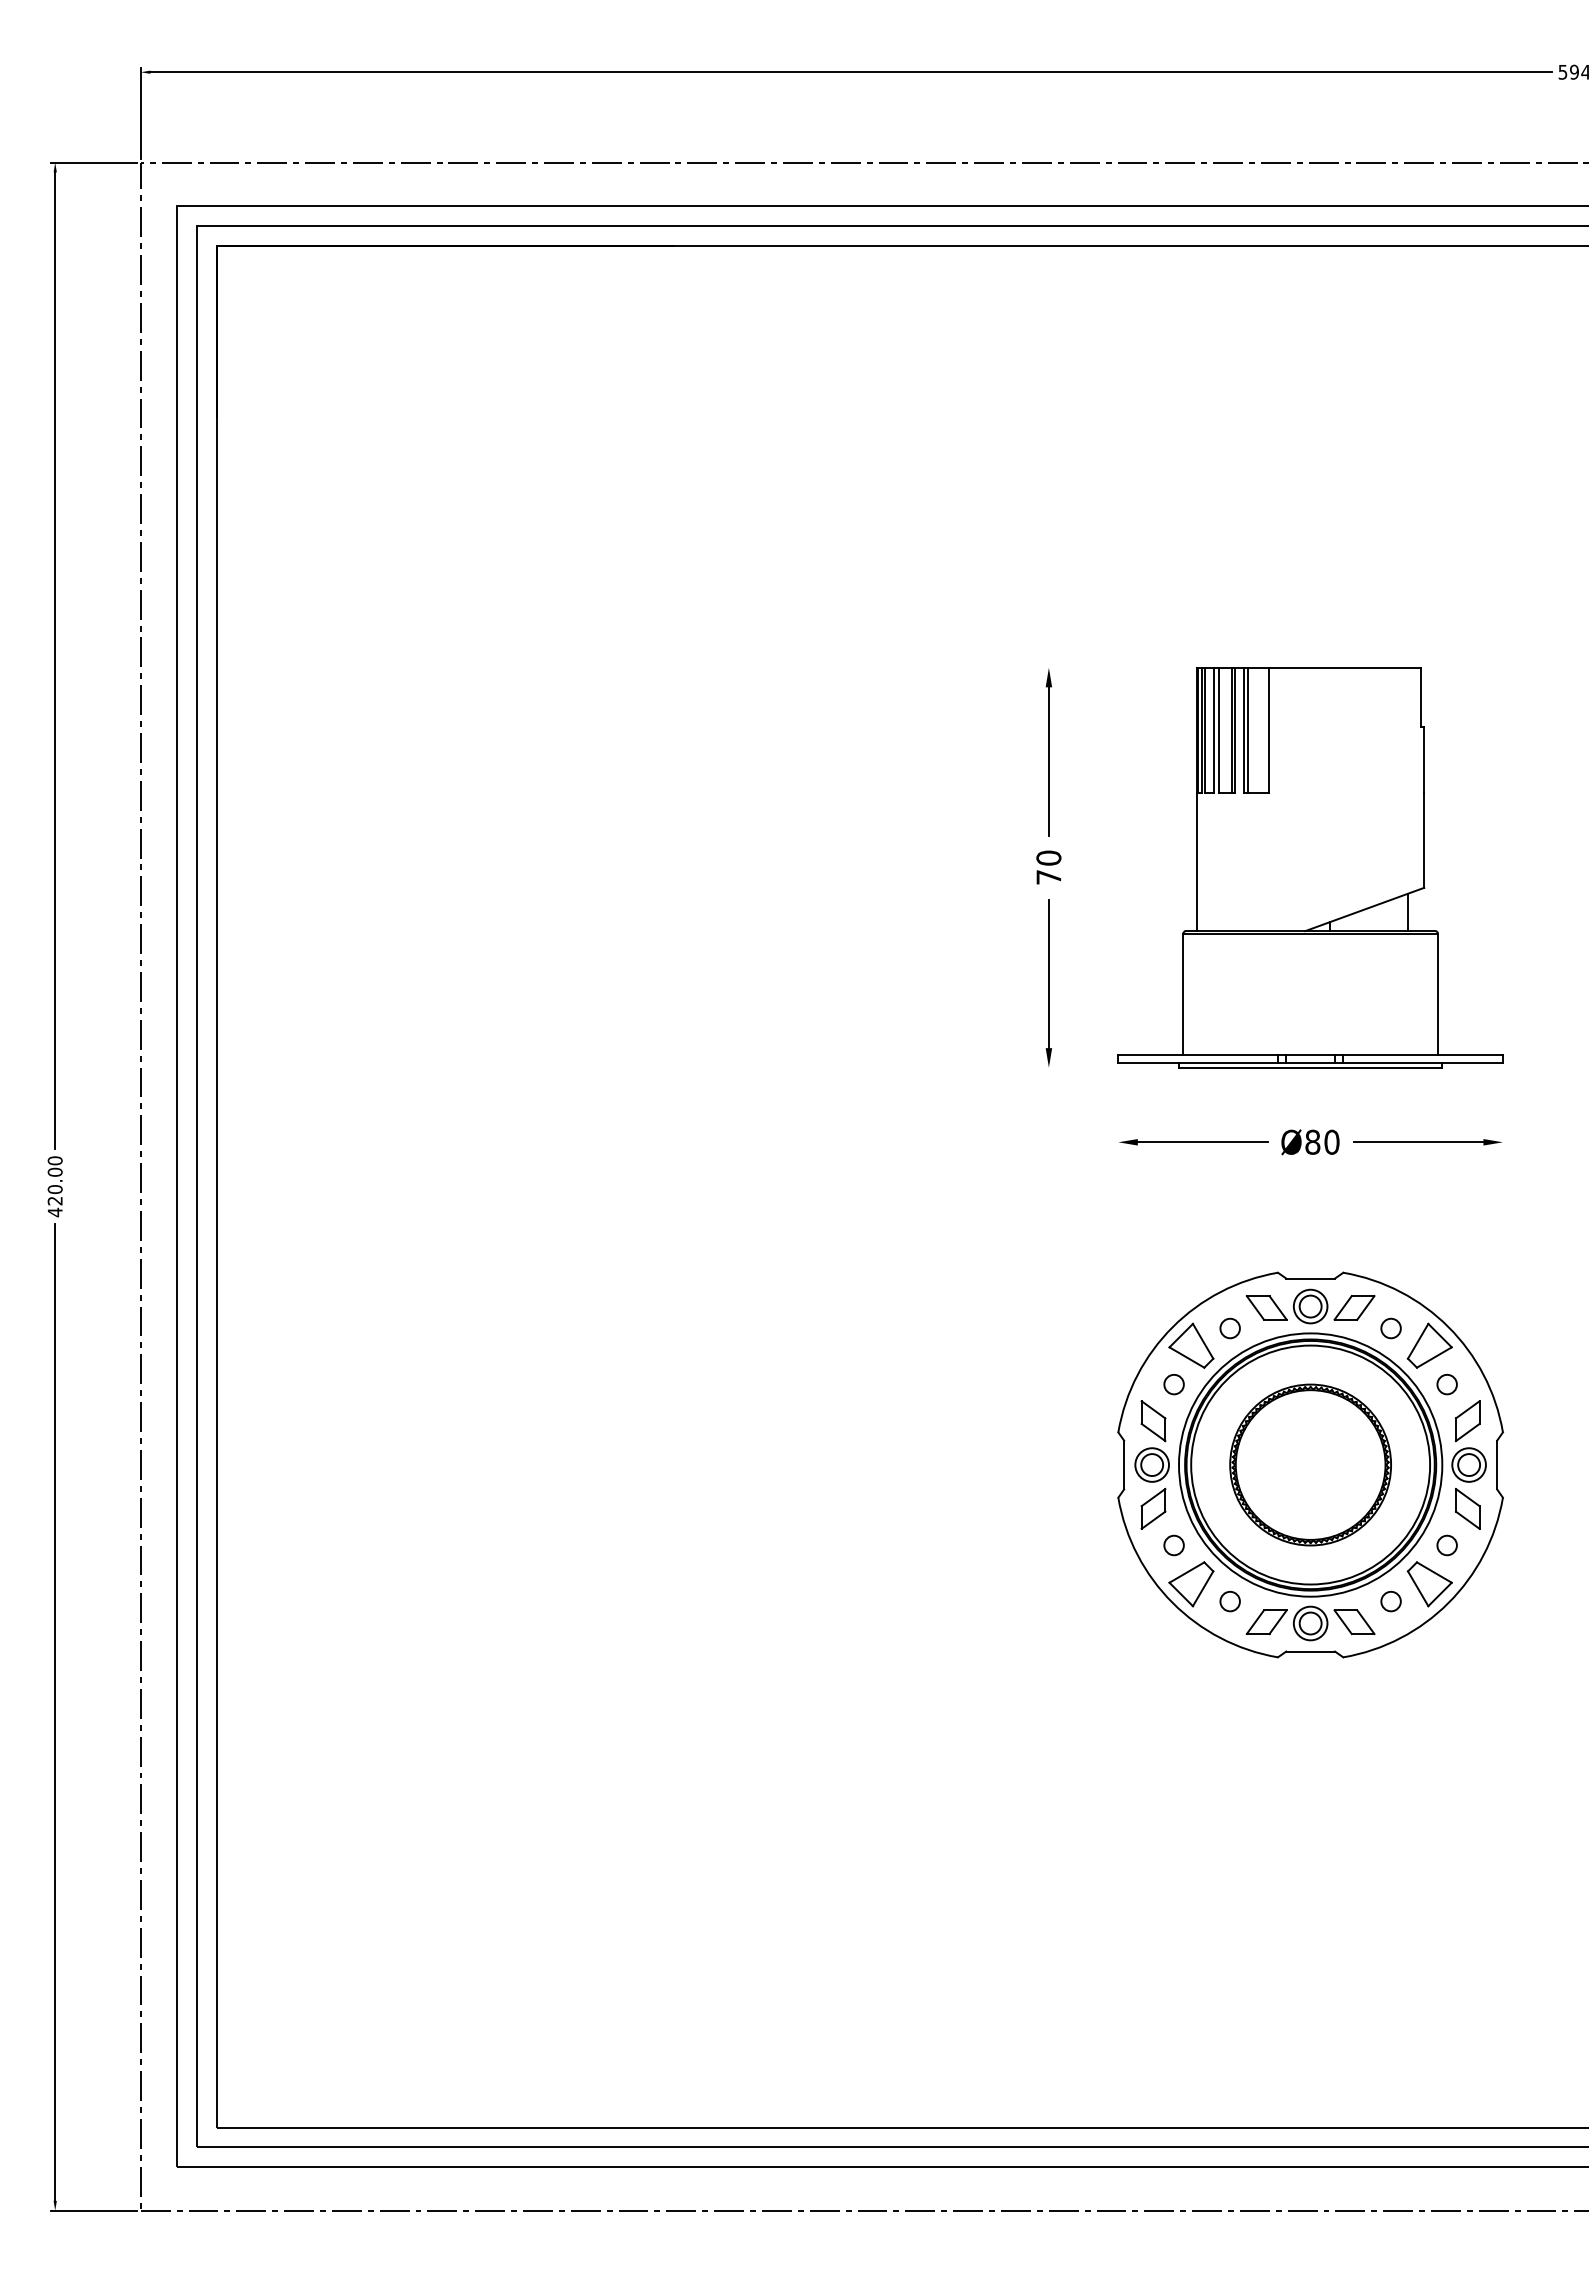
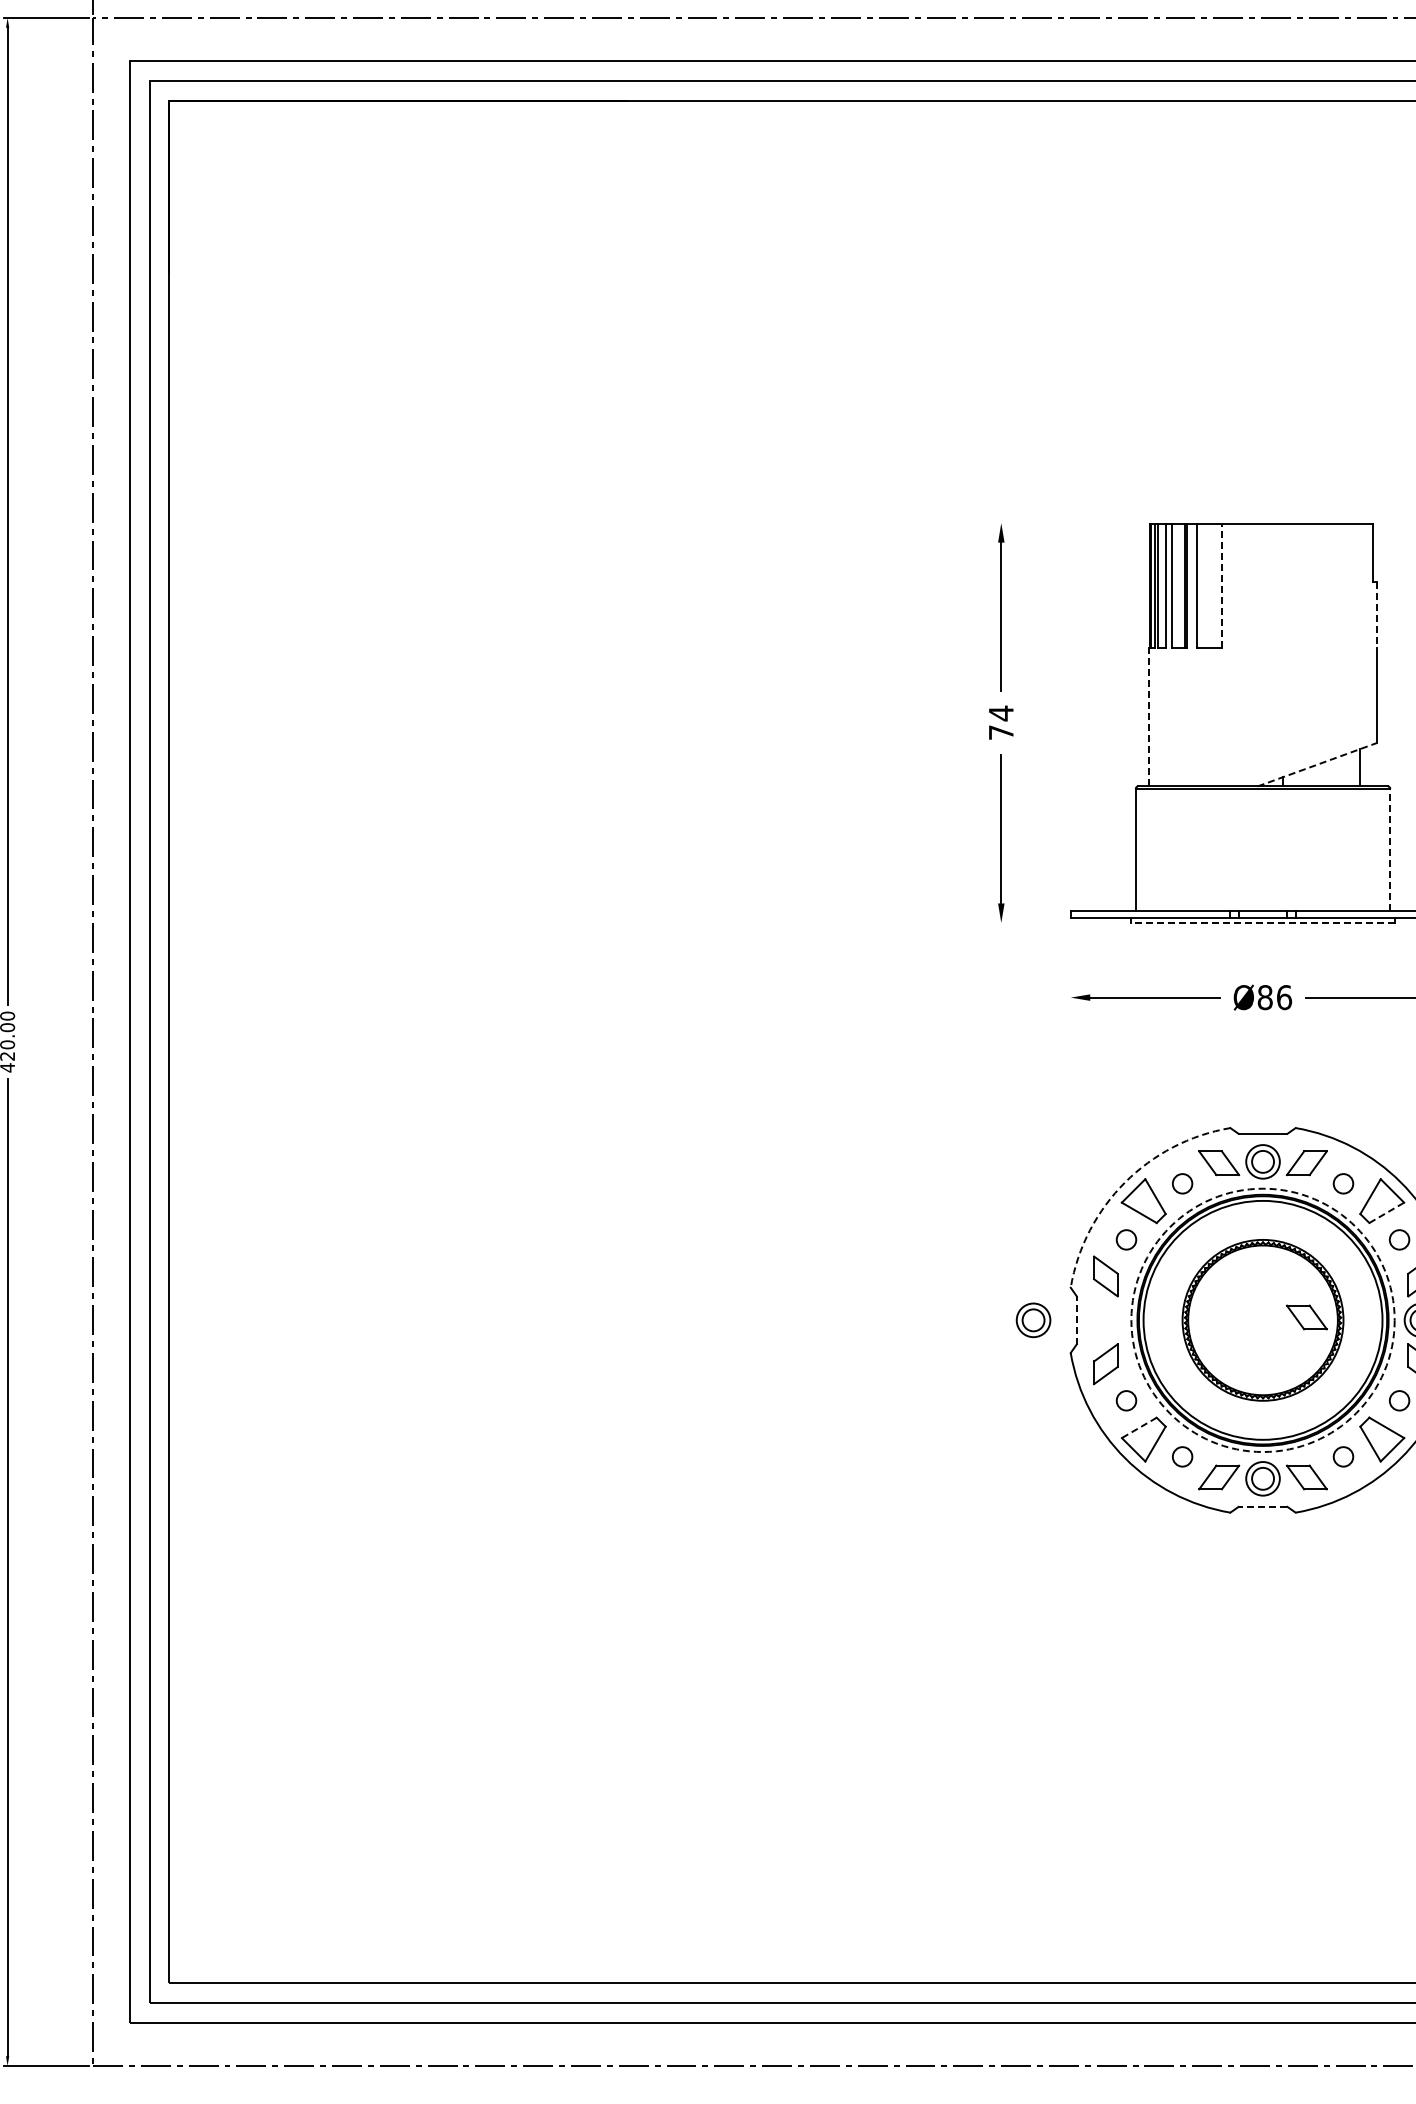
line: (1269, 729) -> (1221, 584), solid -> dashed
line: (1248, 730) -> (1200, 585), removed
line: (1424, 759) -> (1376, 614), solid -> dashed
text: (1048, 858) -> (1000, 713), 70 -> 74
line: (1197, 861) -> (1149, 716), solid -> dashed
line: (1365, 909) -> (1317, 764), solid -> dashed
line: (1437, 994) -> (1389, 849), solid -> dashed
line: (1310, 1067) -> (1262, 922), solid -> dashed
text: (1331, 1141) -> (1283, 996), Ø80 -> Ø86
arc: (1172, 1327) -> (1124, 1182), solid -> dashed
line: (1434, 1357) -> (1386, 1212), solid -> dashed
part: (1354, 1462) -> (1306, 1317), added
line: (1124, 1464) -> (1076, 1319), solid -> dashed
part: (1151, 1464) -> (1032, 1319), moved
circle: (1310, 1464) -> (1262, 1319), solid -> dashed
line: (1186, 1572) -> (1138, 1427), solid -> dashed
line: (1310, 1651) -> (1262, 1506), solid -> dashed

